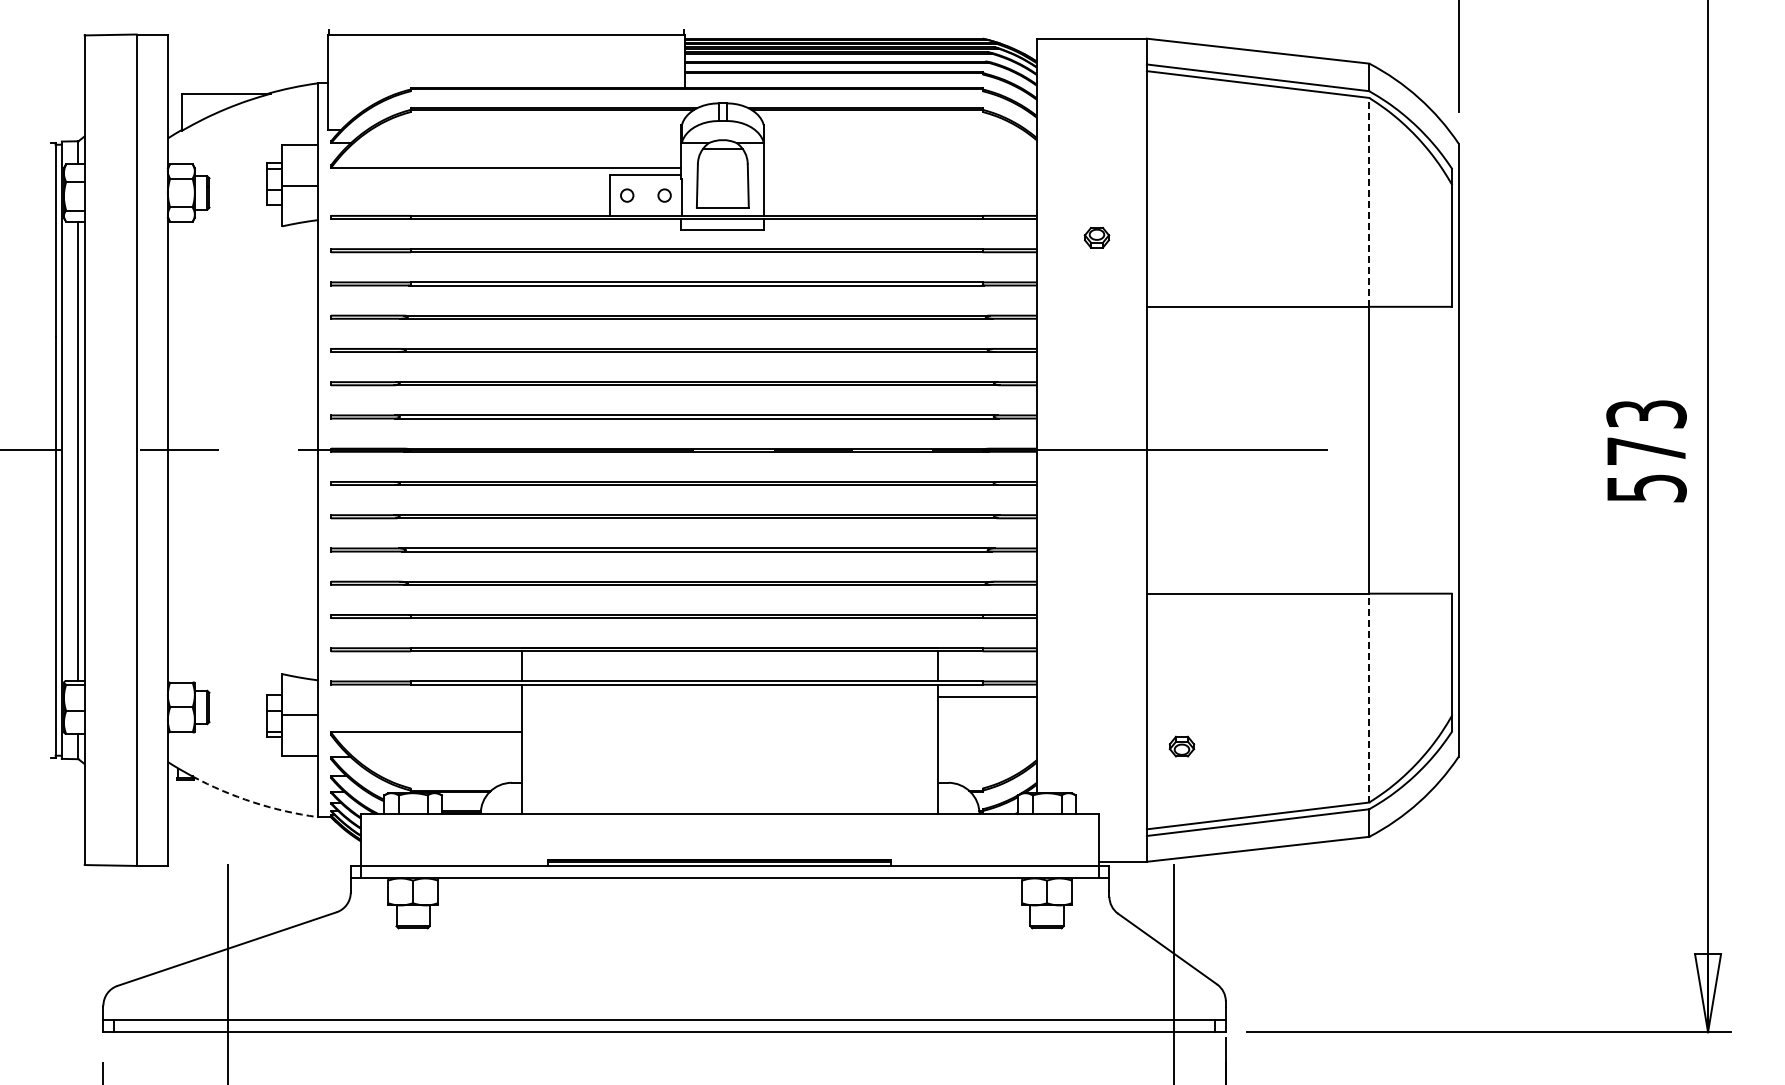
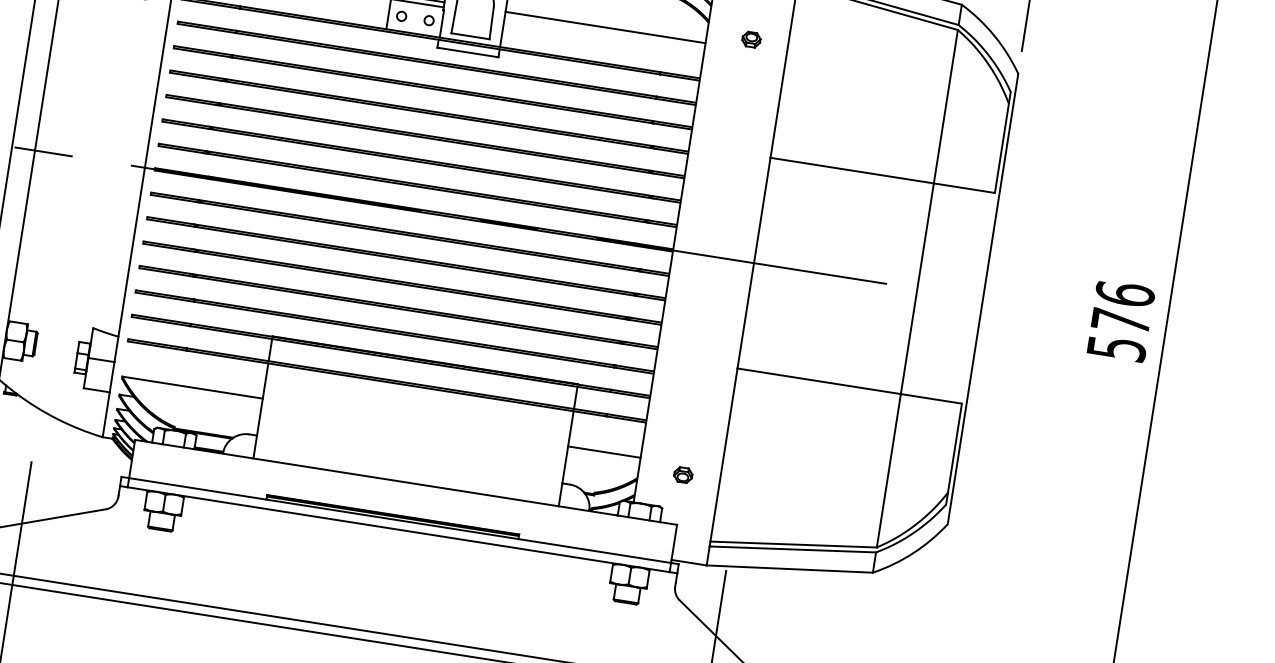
line: (900, 167) -> (605, 27), added
line: (1369, 201) -> (946, 106), dashed -> solid
part: (1096, 237) -> (751, 39), moved
text: (1646, 413) -> (1125, 293), 573 -> 576
line: (986, 697) -> (603, 452), moved
line: (1369, 697) -> (889, 470), dashed -> solid
part: (1181, 746) -> (682, 474), moved
arc: (253, 802) -> (57, 419), dashed -> solid

